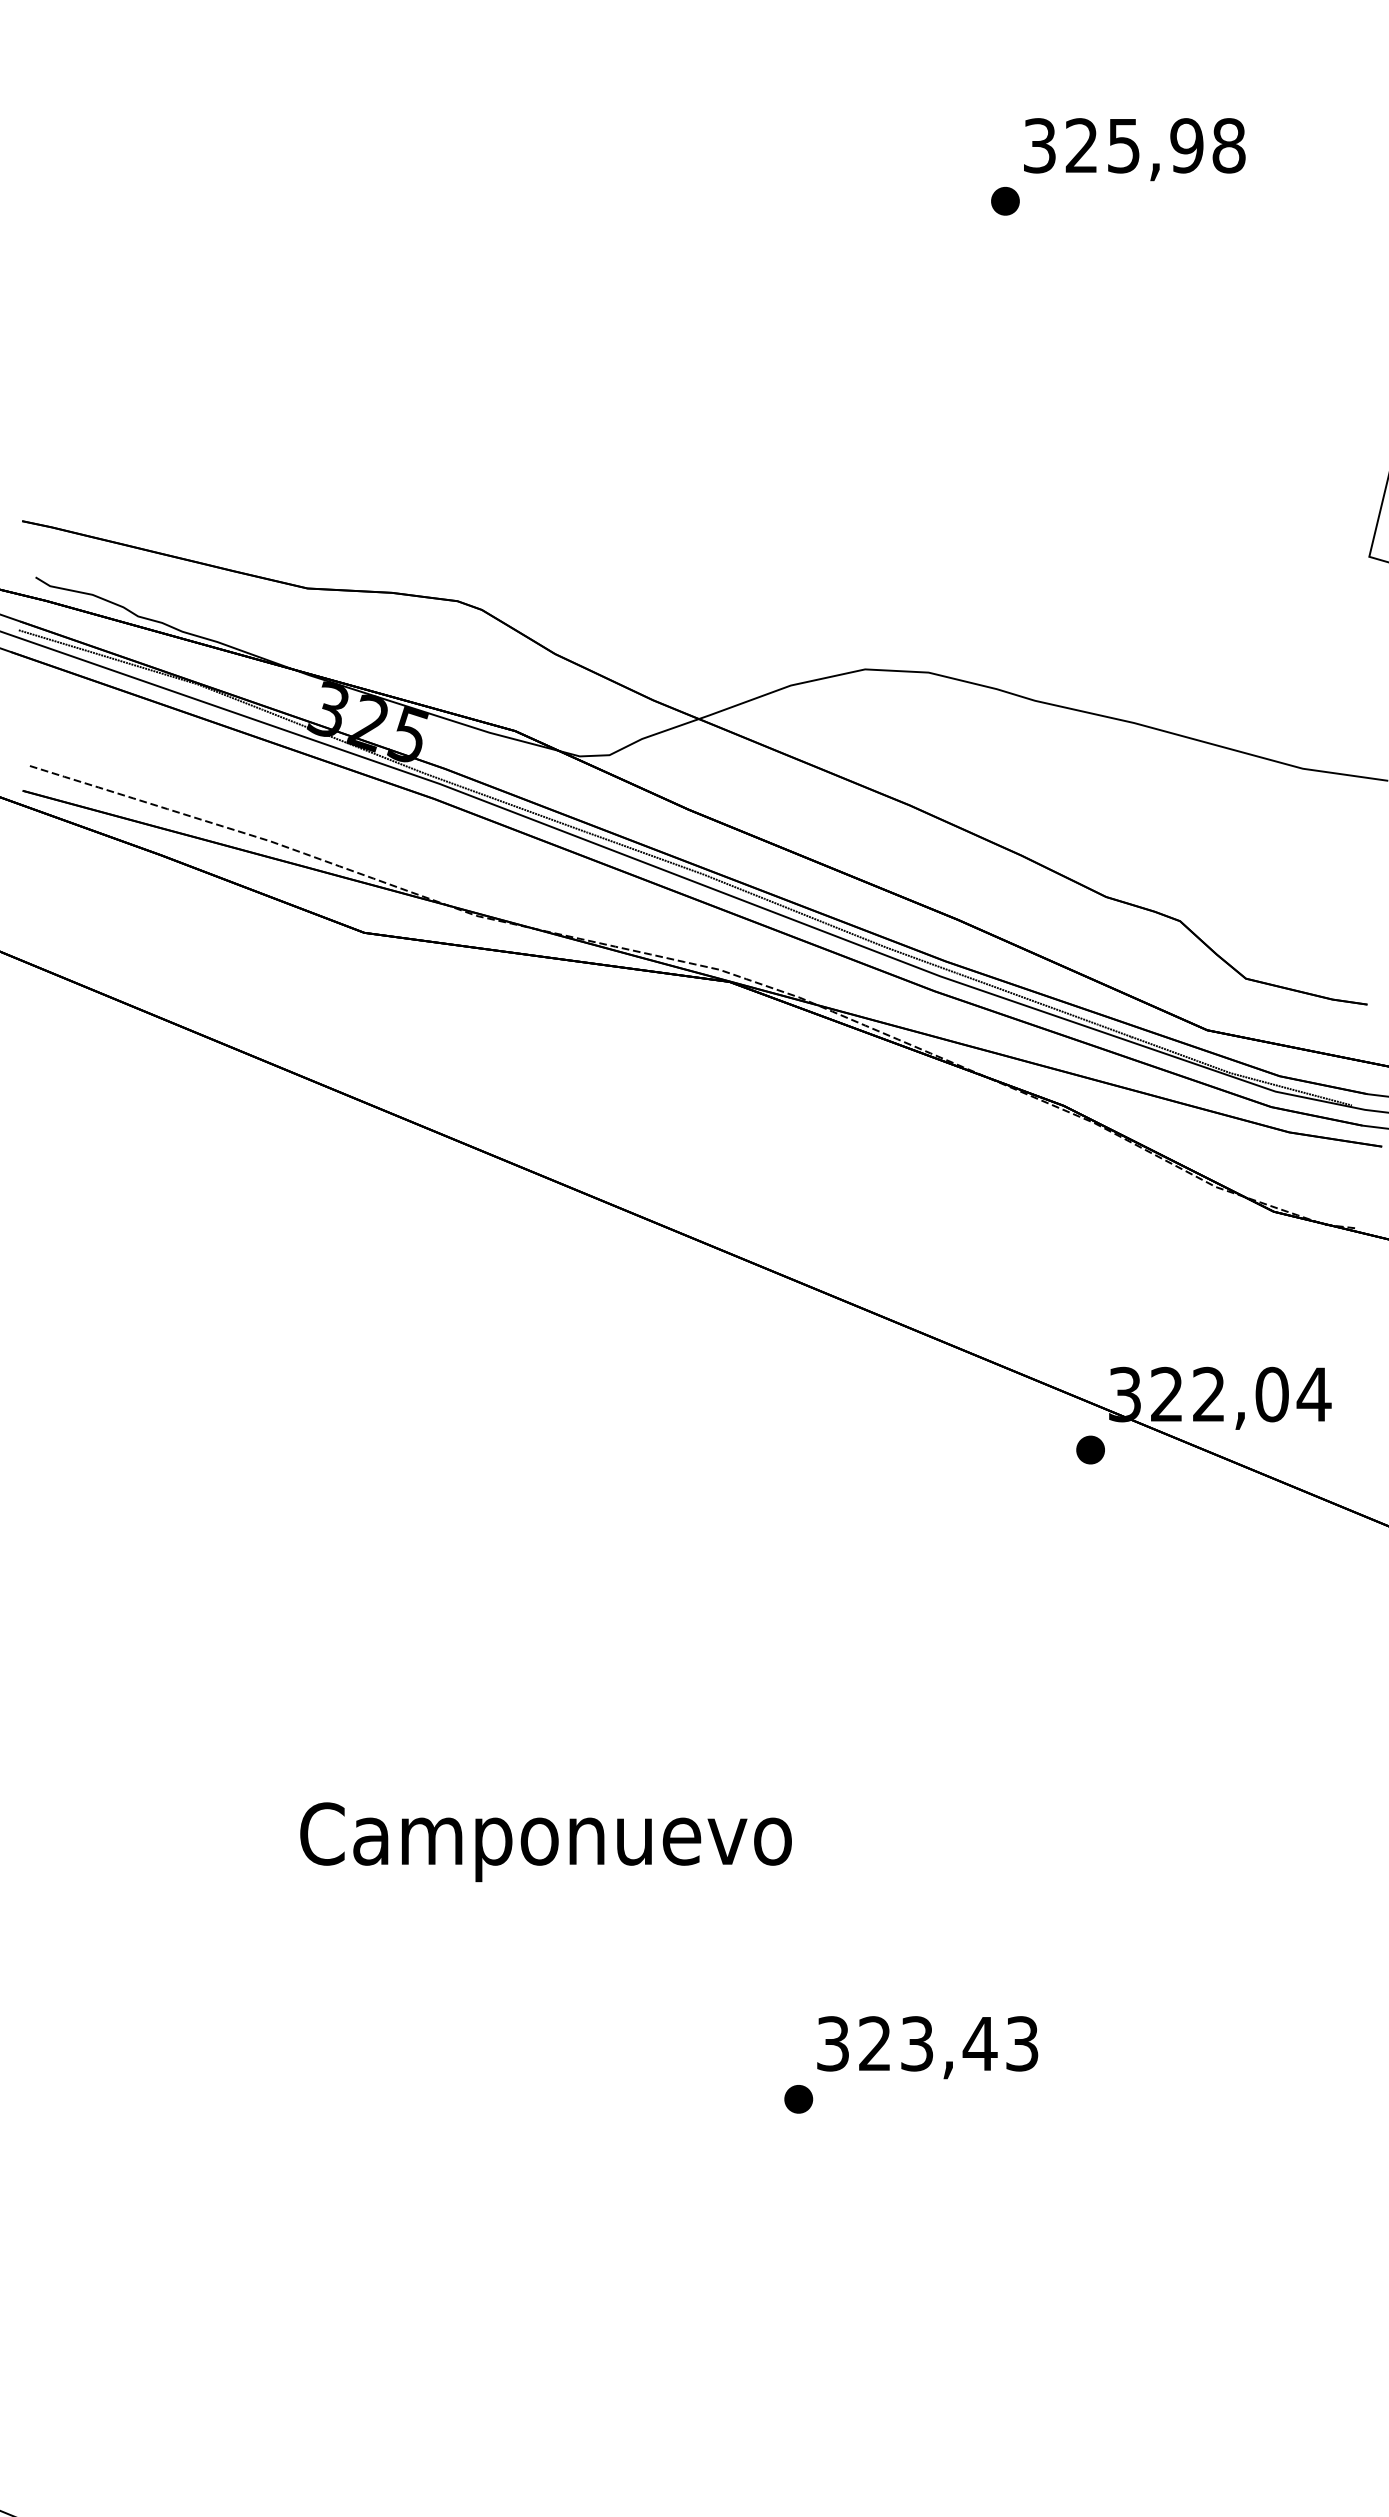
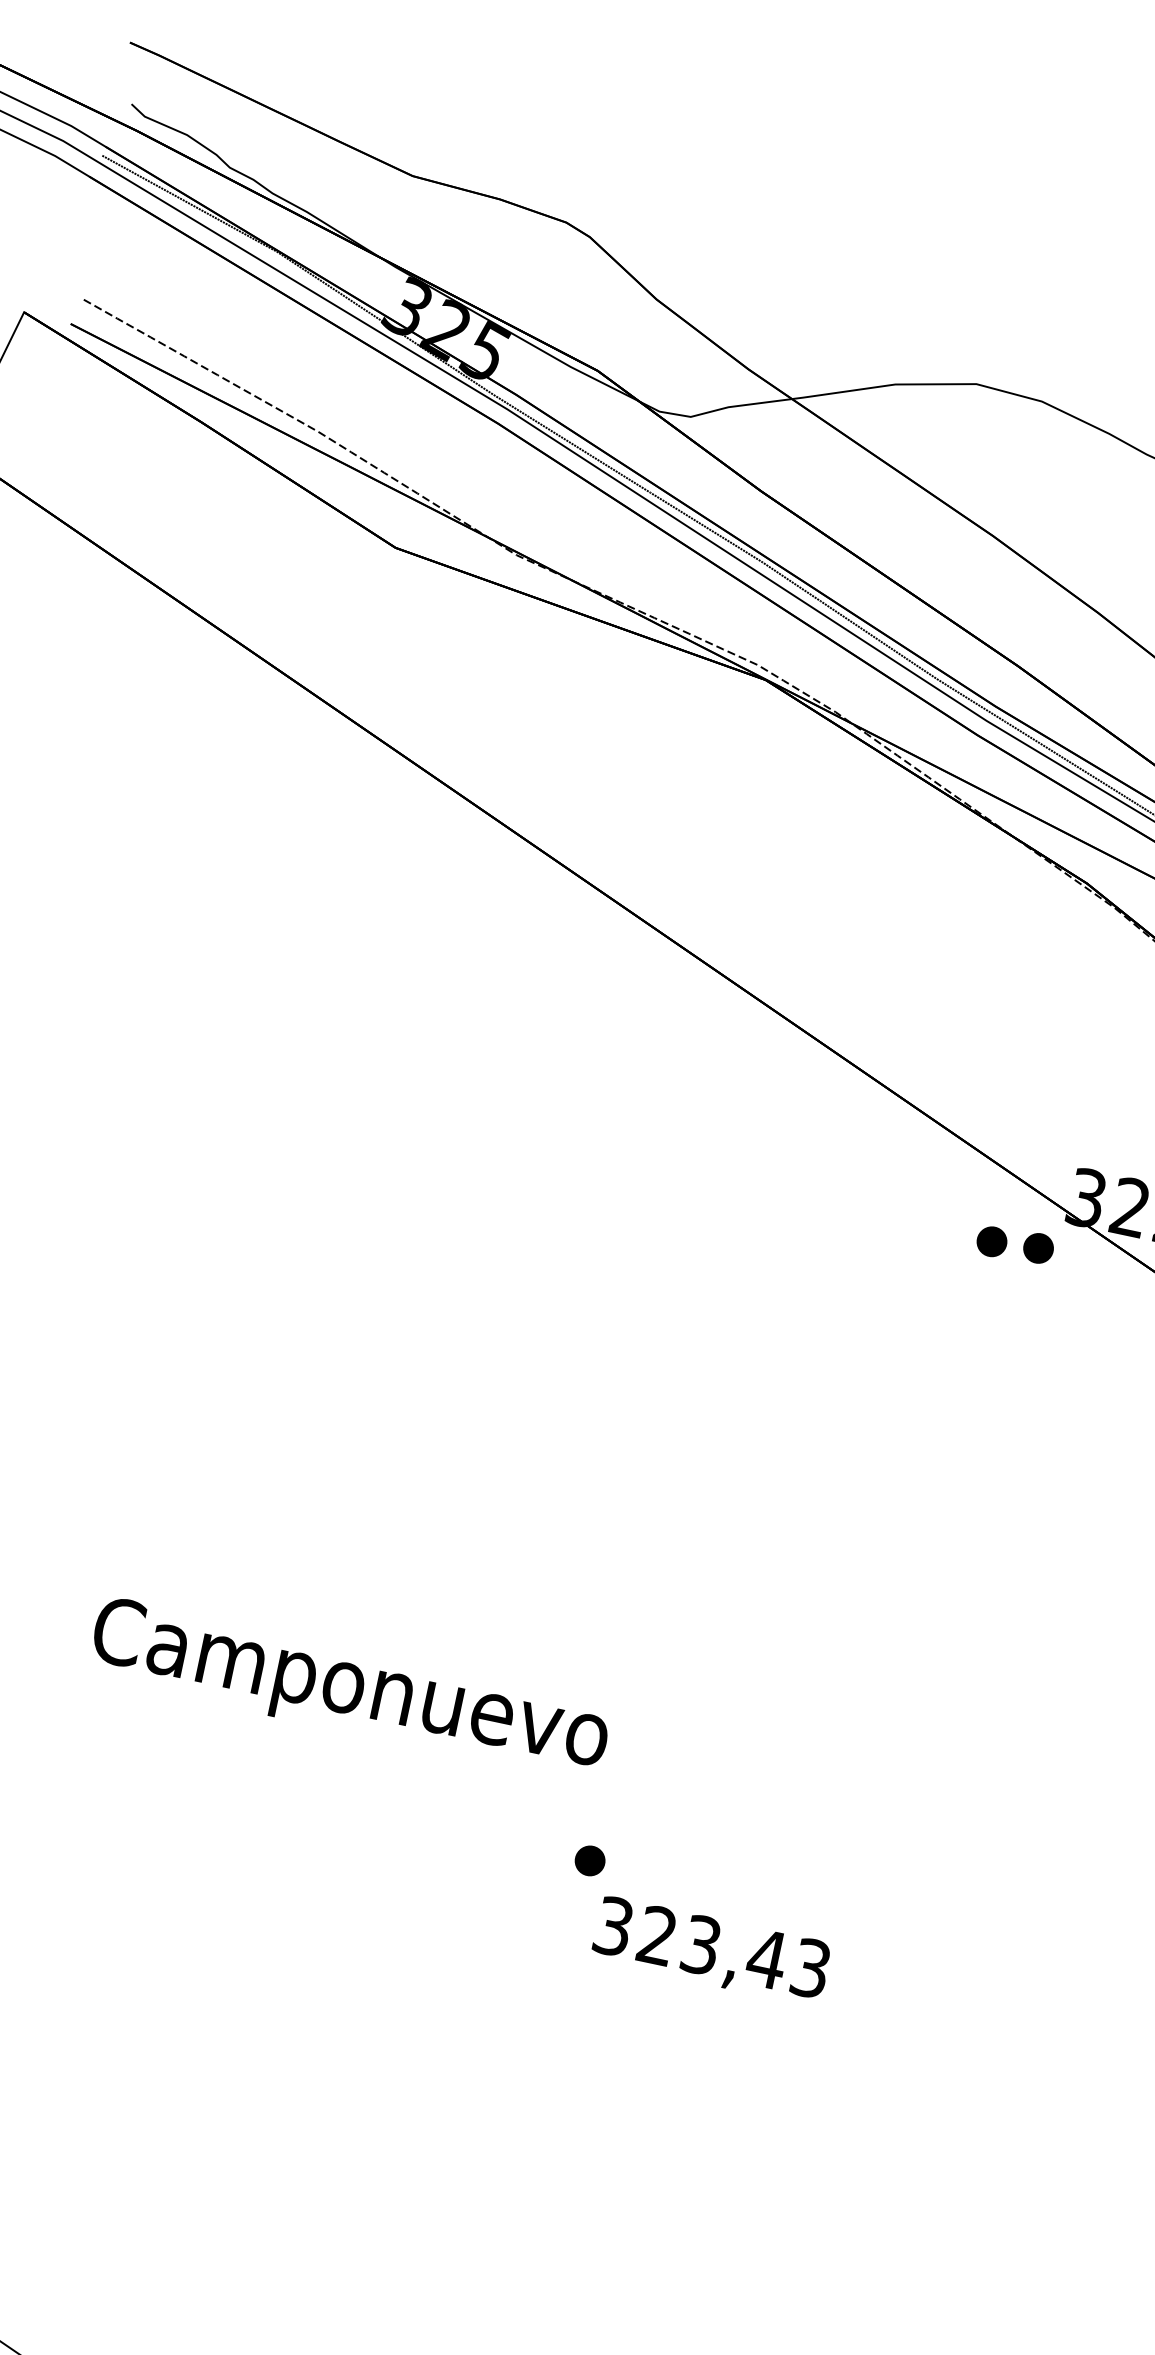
part: (1046, 1452) -> (991, 1241), added
text: (545, 1842) -> (349, 1690), moved
text: (927, 2047) -> (711, 1951), moved

